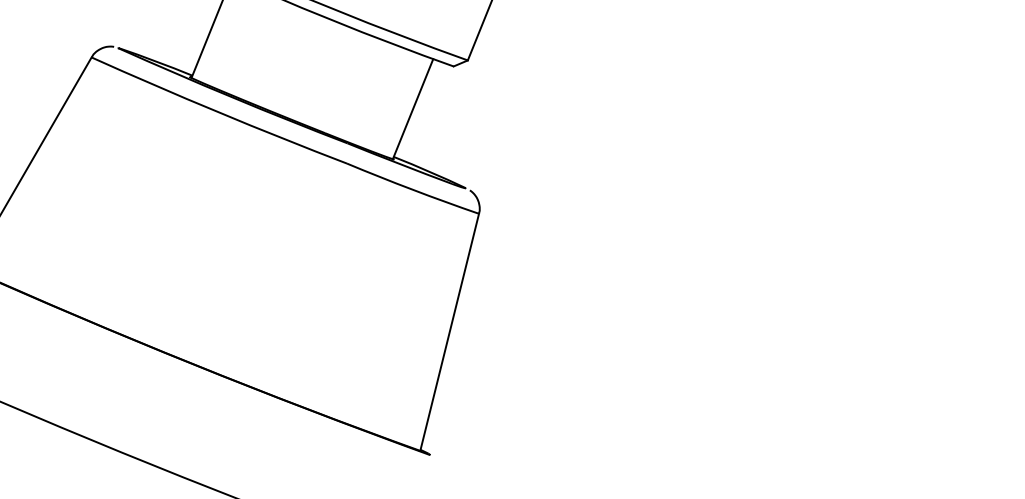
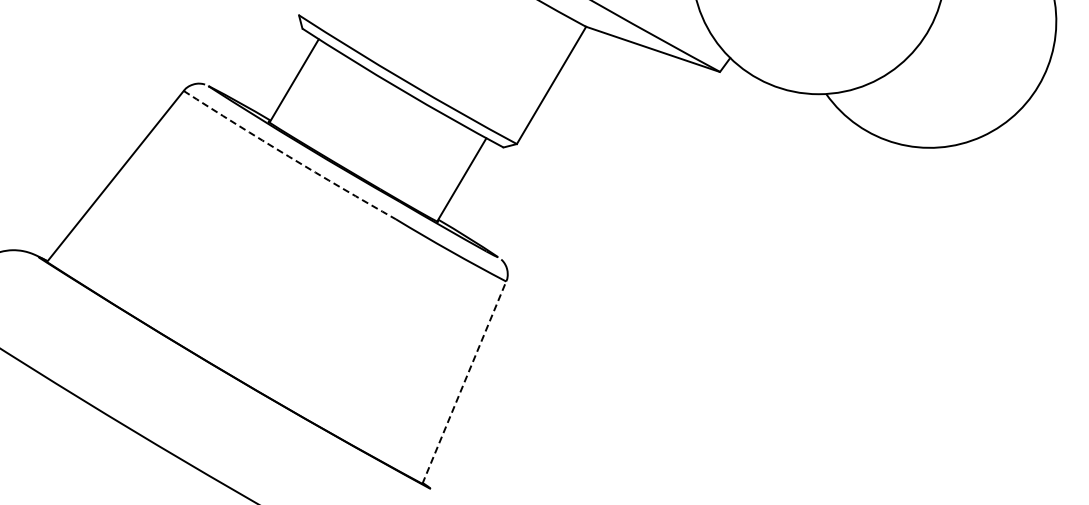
arc: (218, 112) -> (288, 156), solid -> dashed
line: (449, 332) -> (464, 382), solid -> dashed

